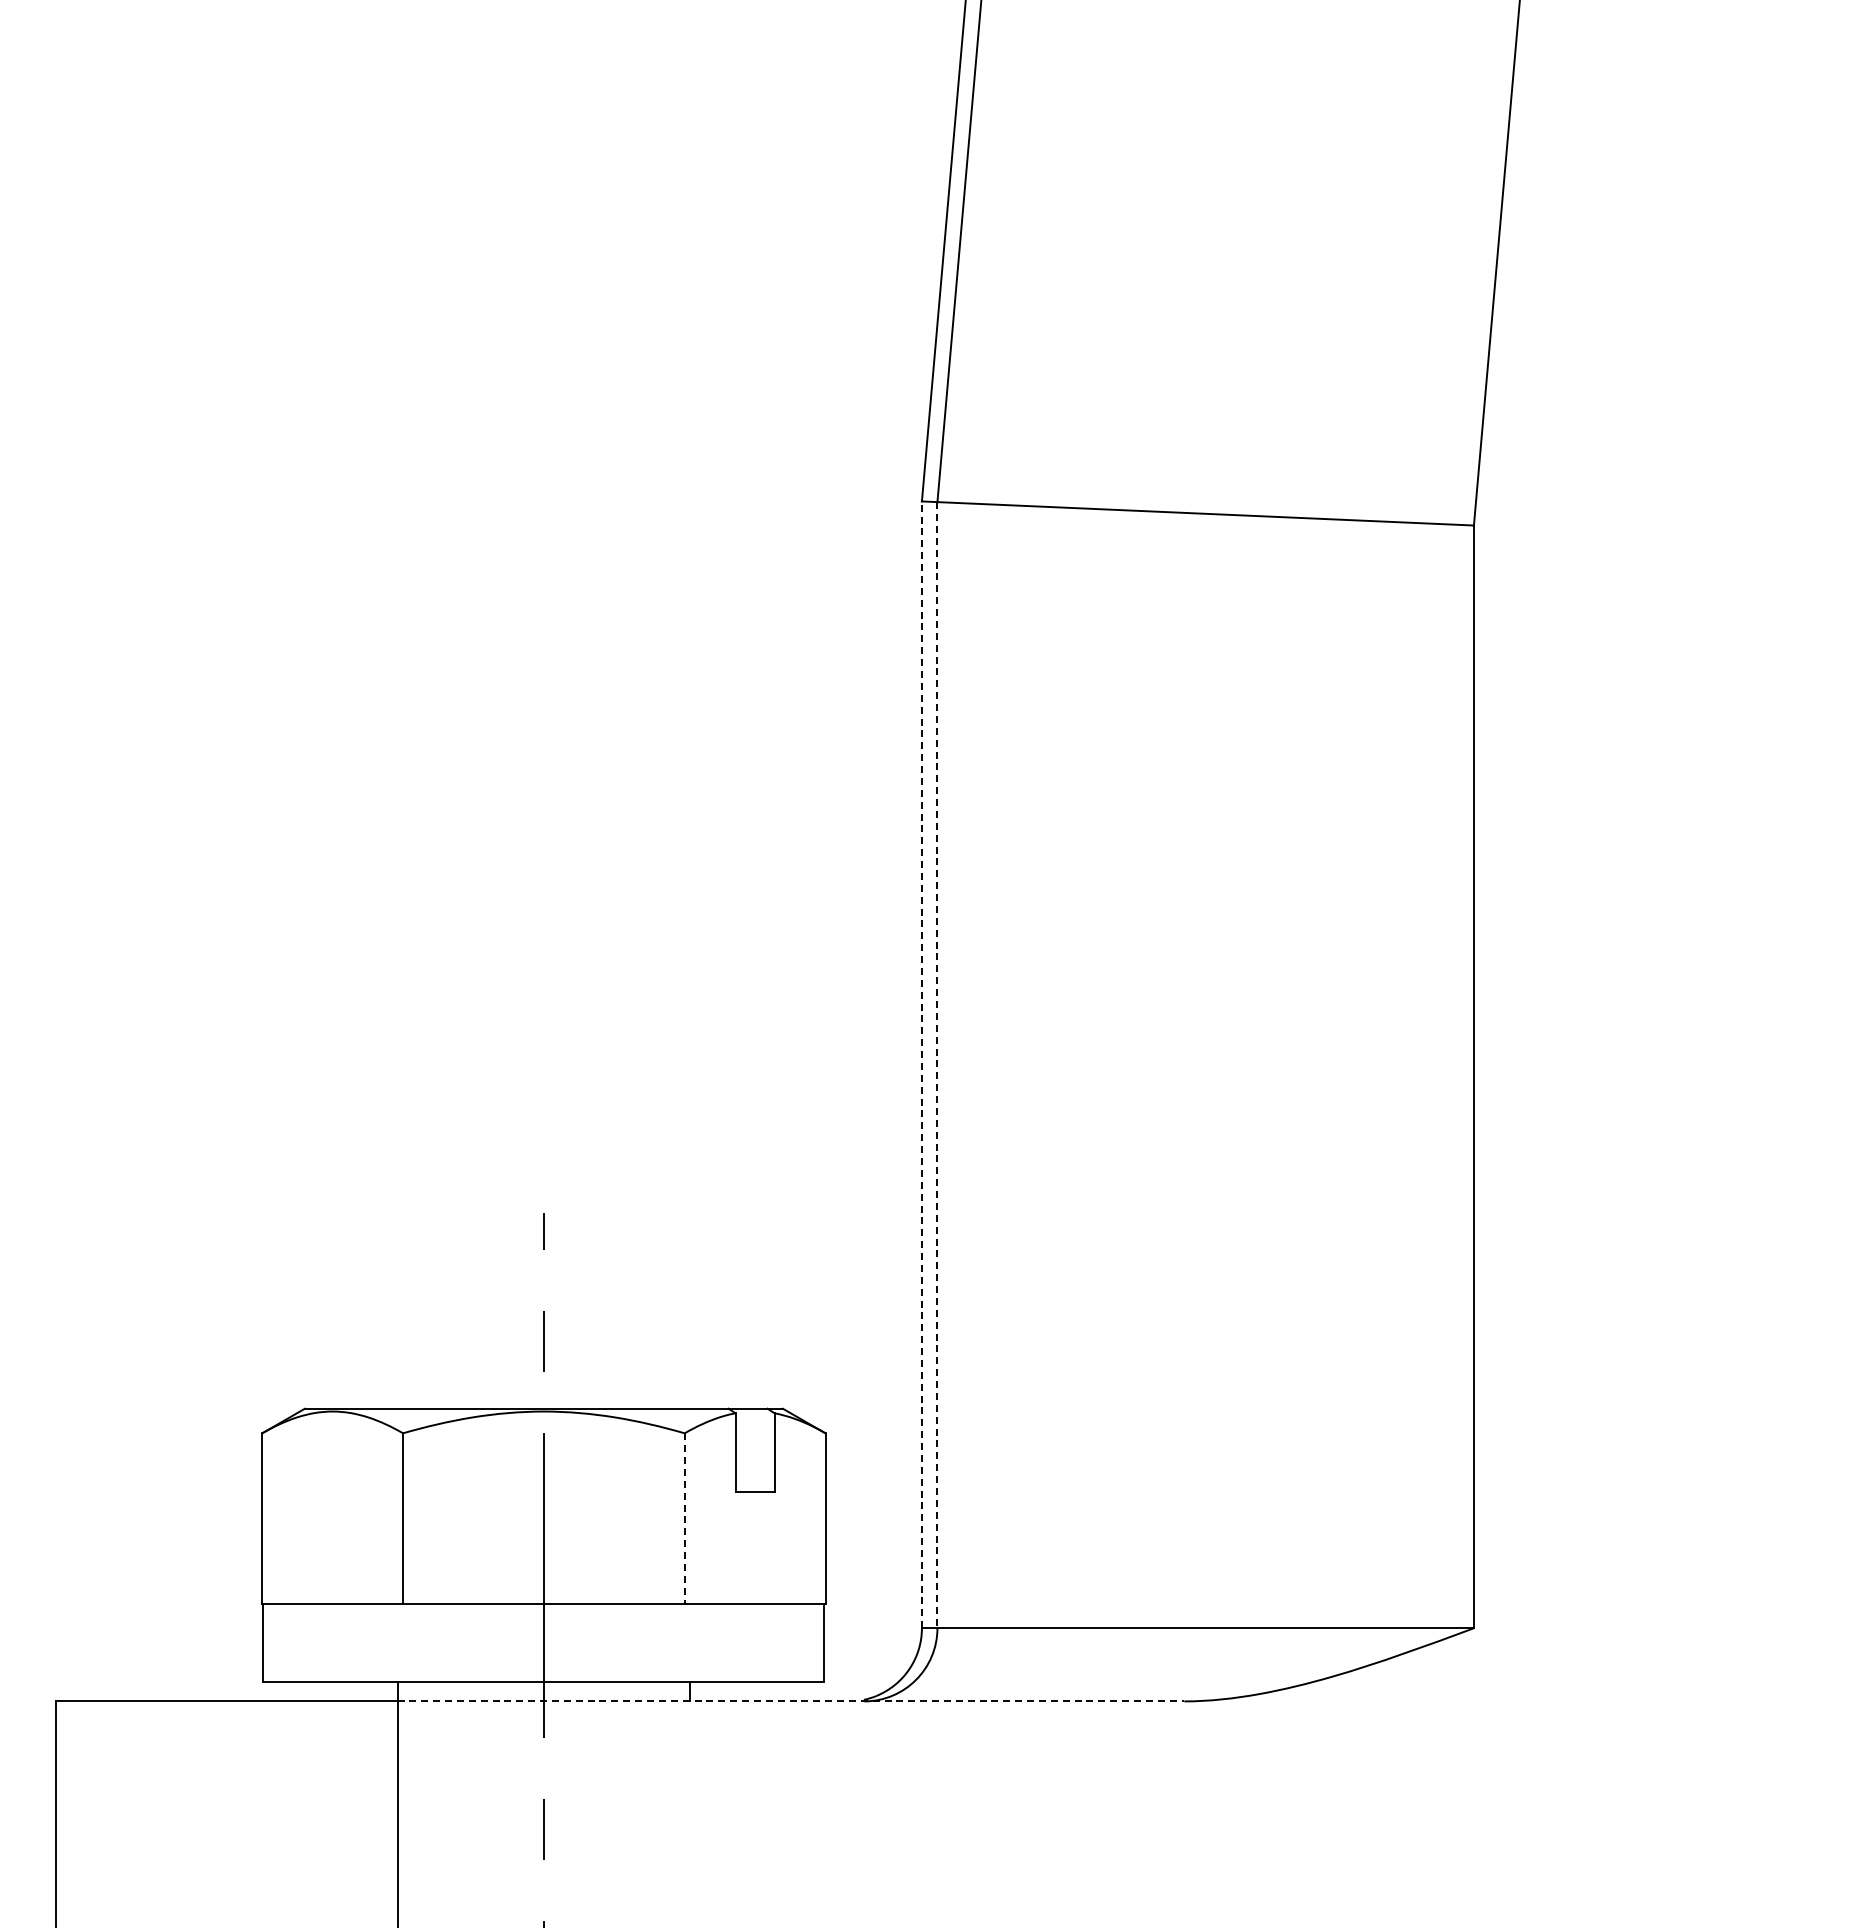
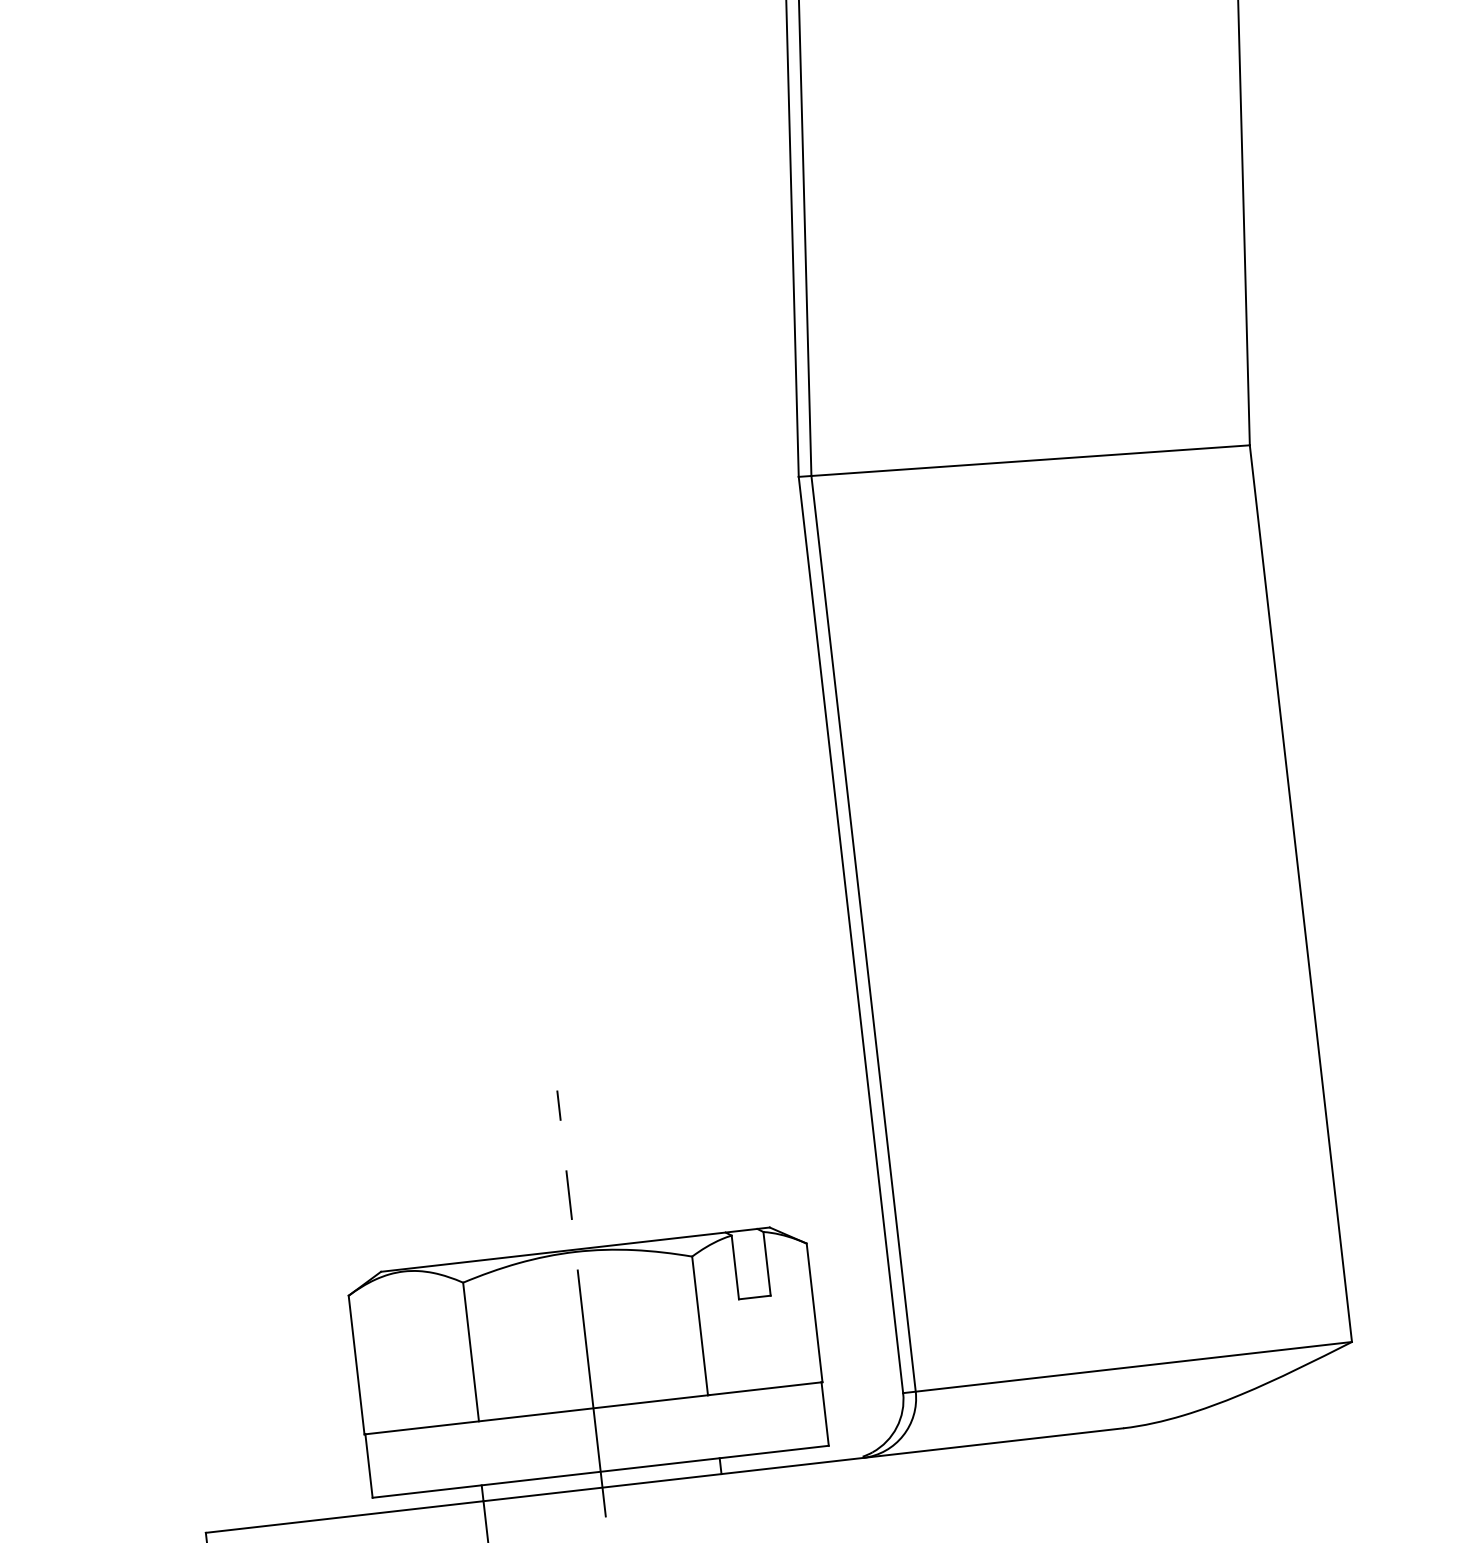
line: (921, 1064) -> (850, 934), dashed -> solid
line: (937, 1065) -> (863, 934), dashed -> solid
line: (684, 1519) -> (699, 1326), dashed -> solid
line: (791, 1701) -> (803, 1464), dashed -> solid

